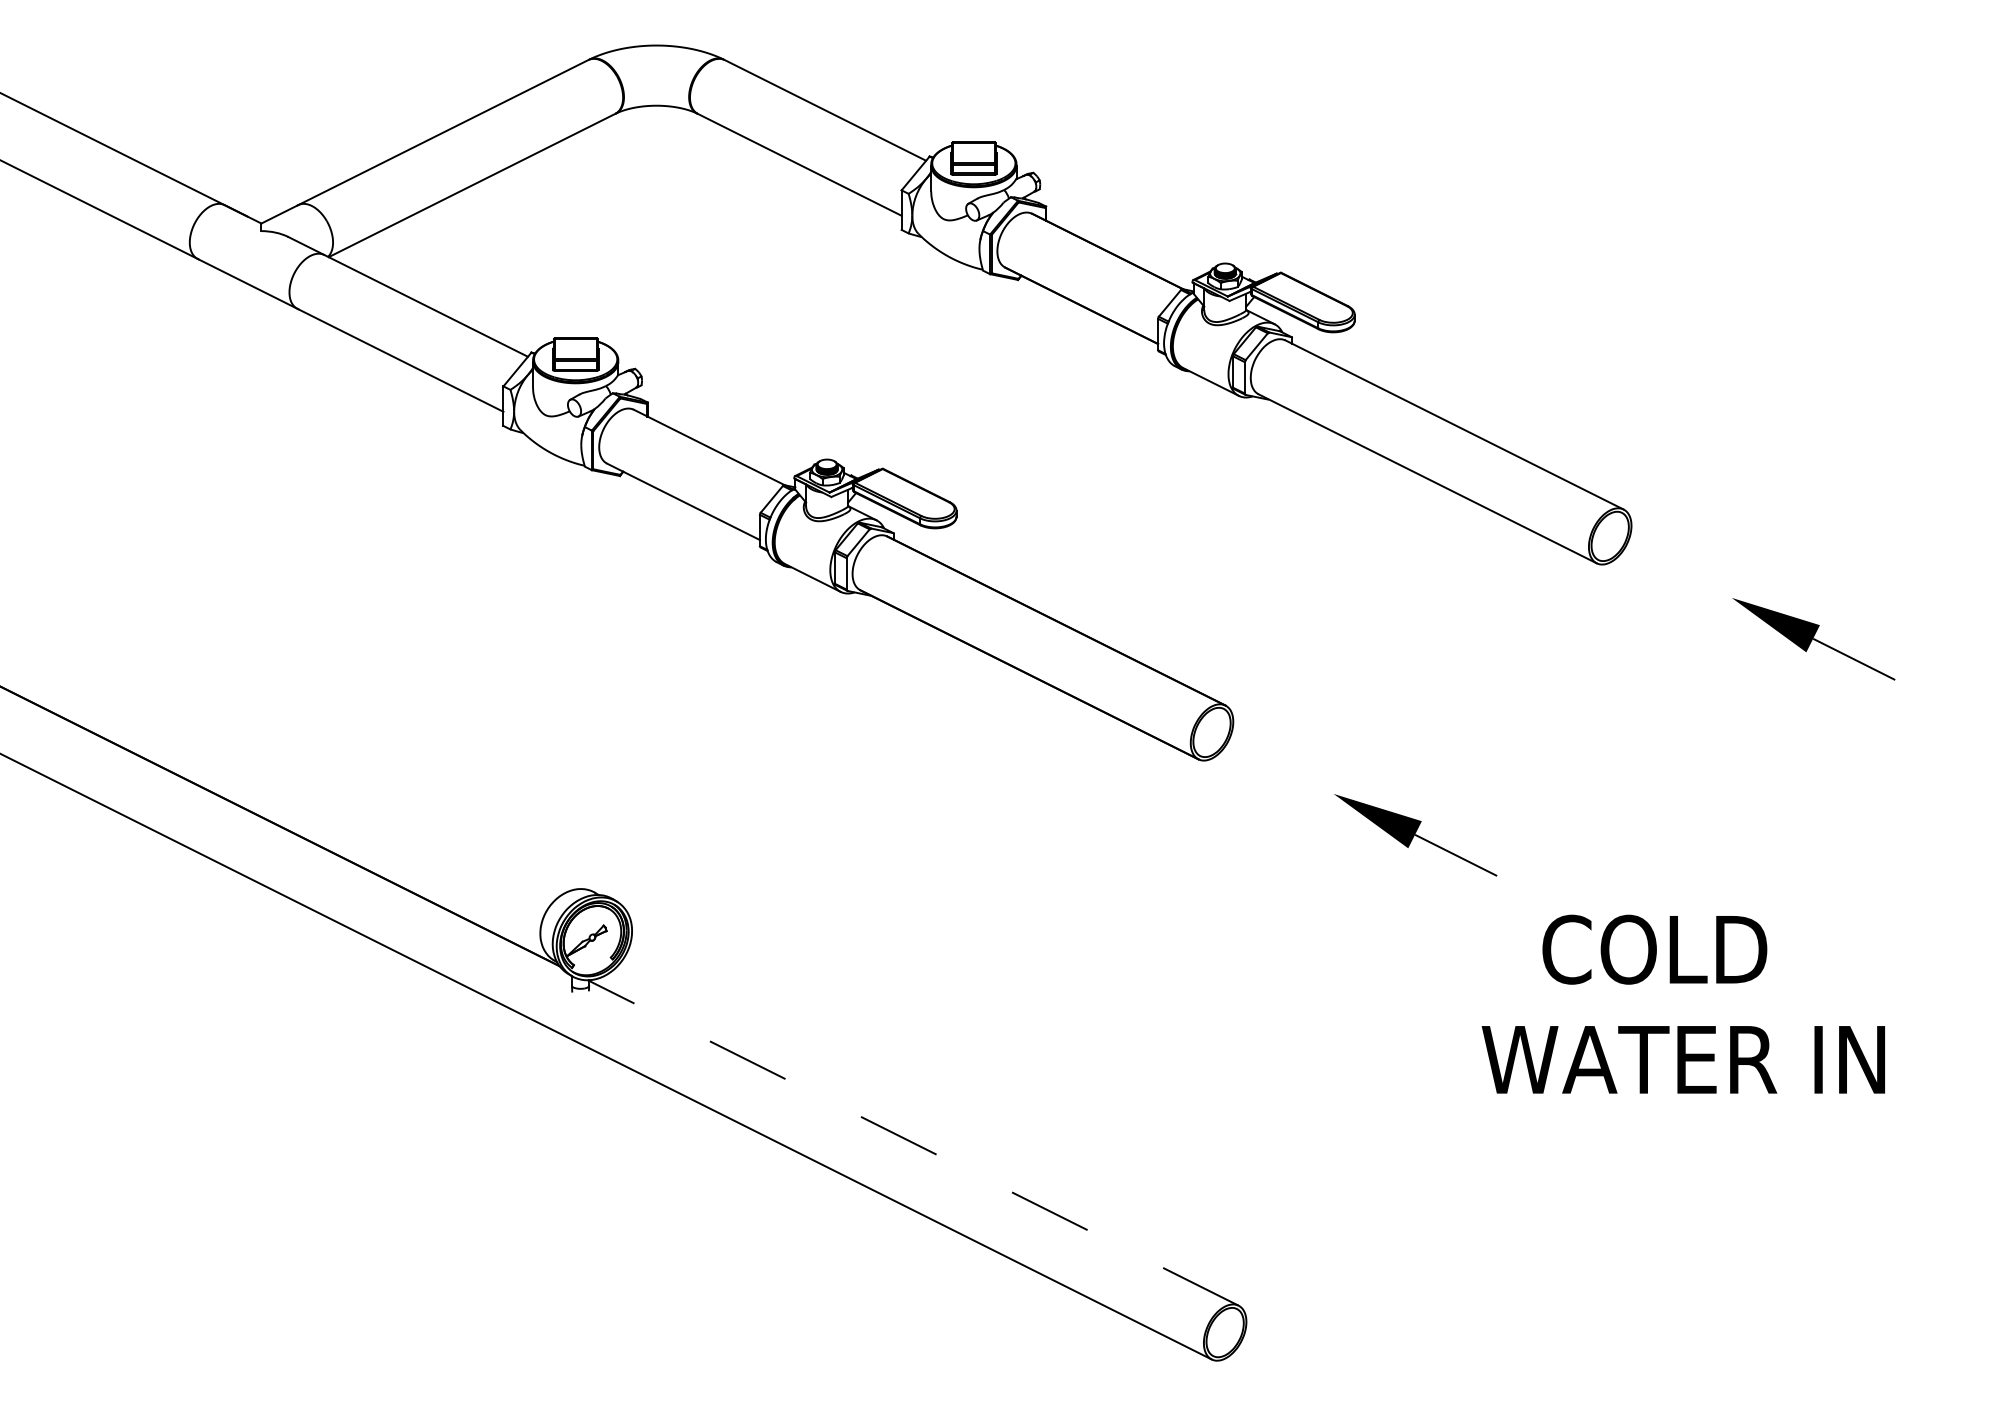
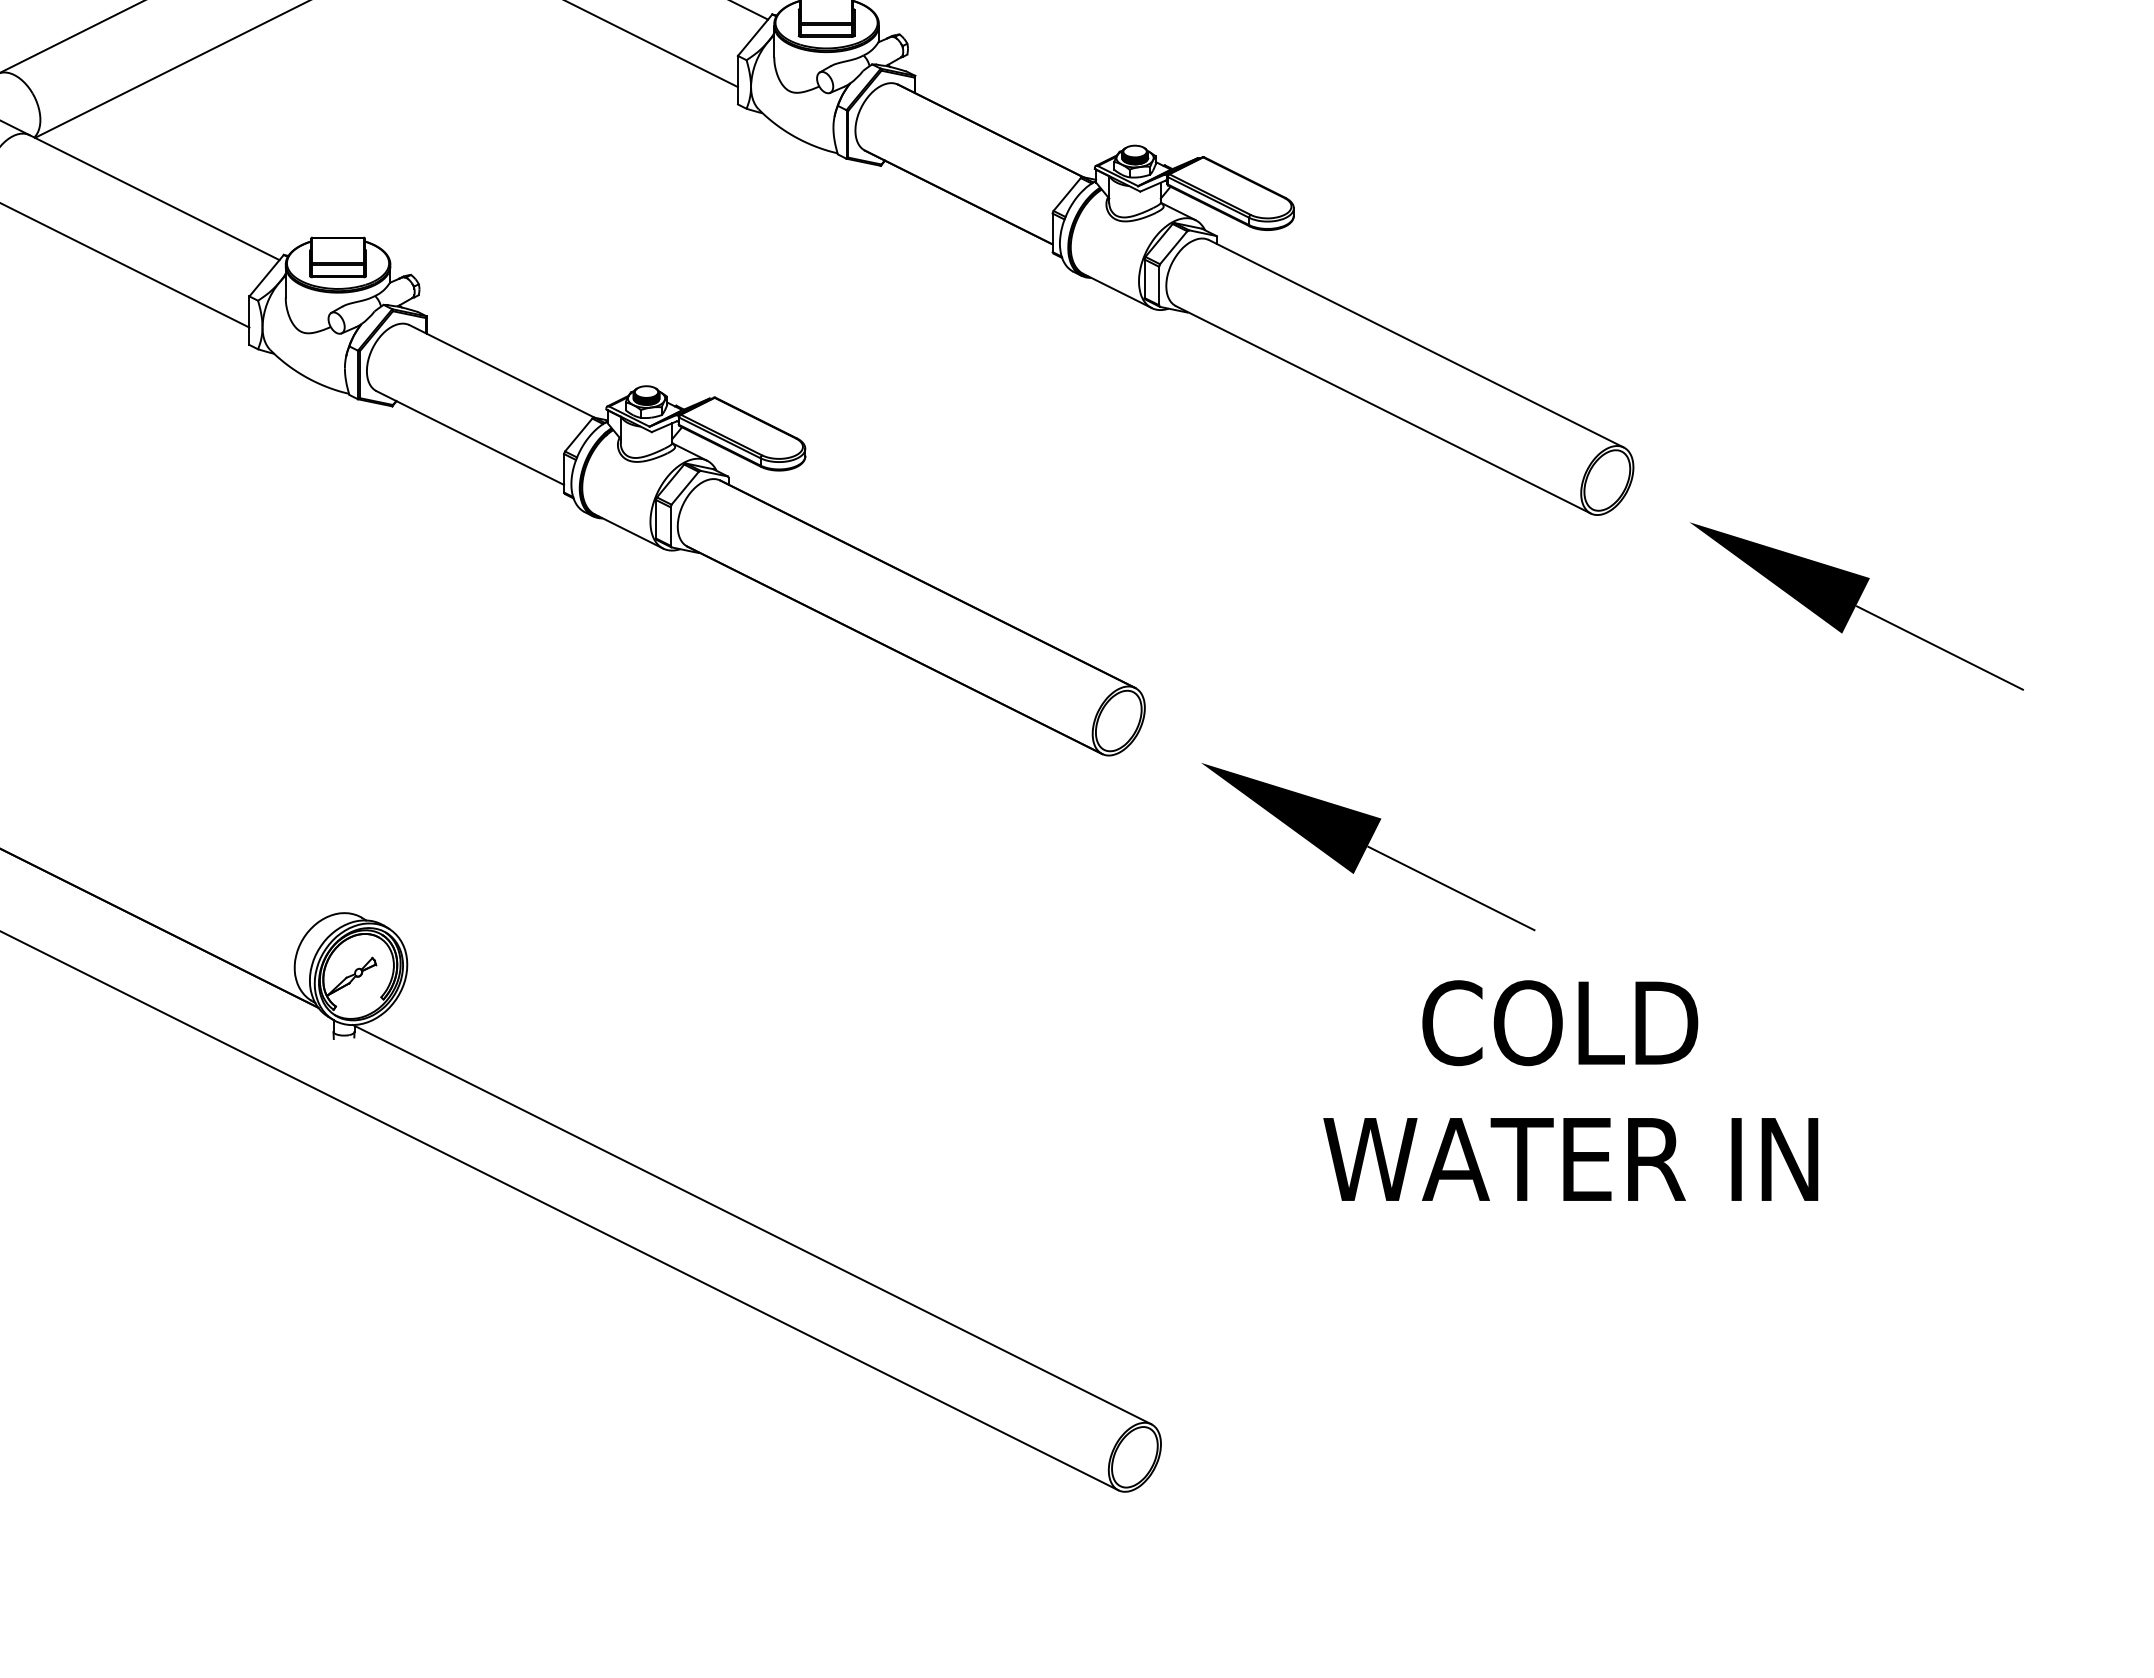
part: (1813, 638) -> (1856, 605), size x1.67
part: (1415, 834) -> (1368, 846), size x1.67
text: (1654, 949) -> (1559, 1022), moved
text: (1682, 1059) -> (1569, 1159), moved
line: (913, 1142) -> (752, 1224), dashed -> solid

